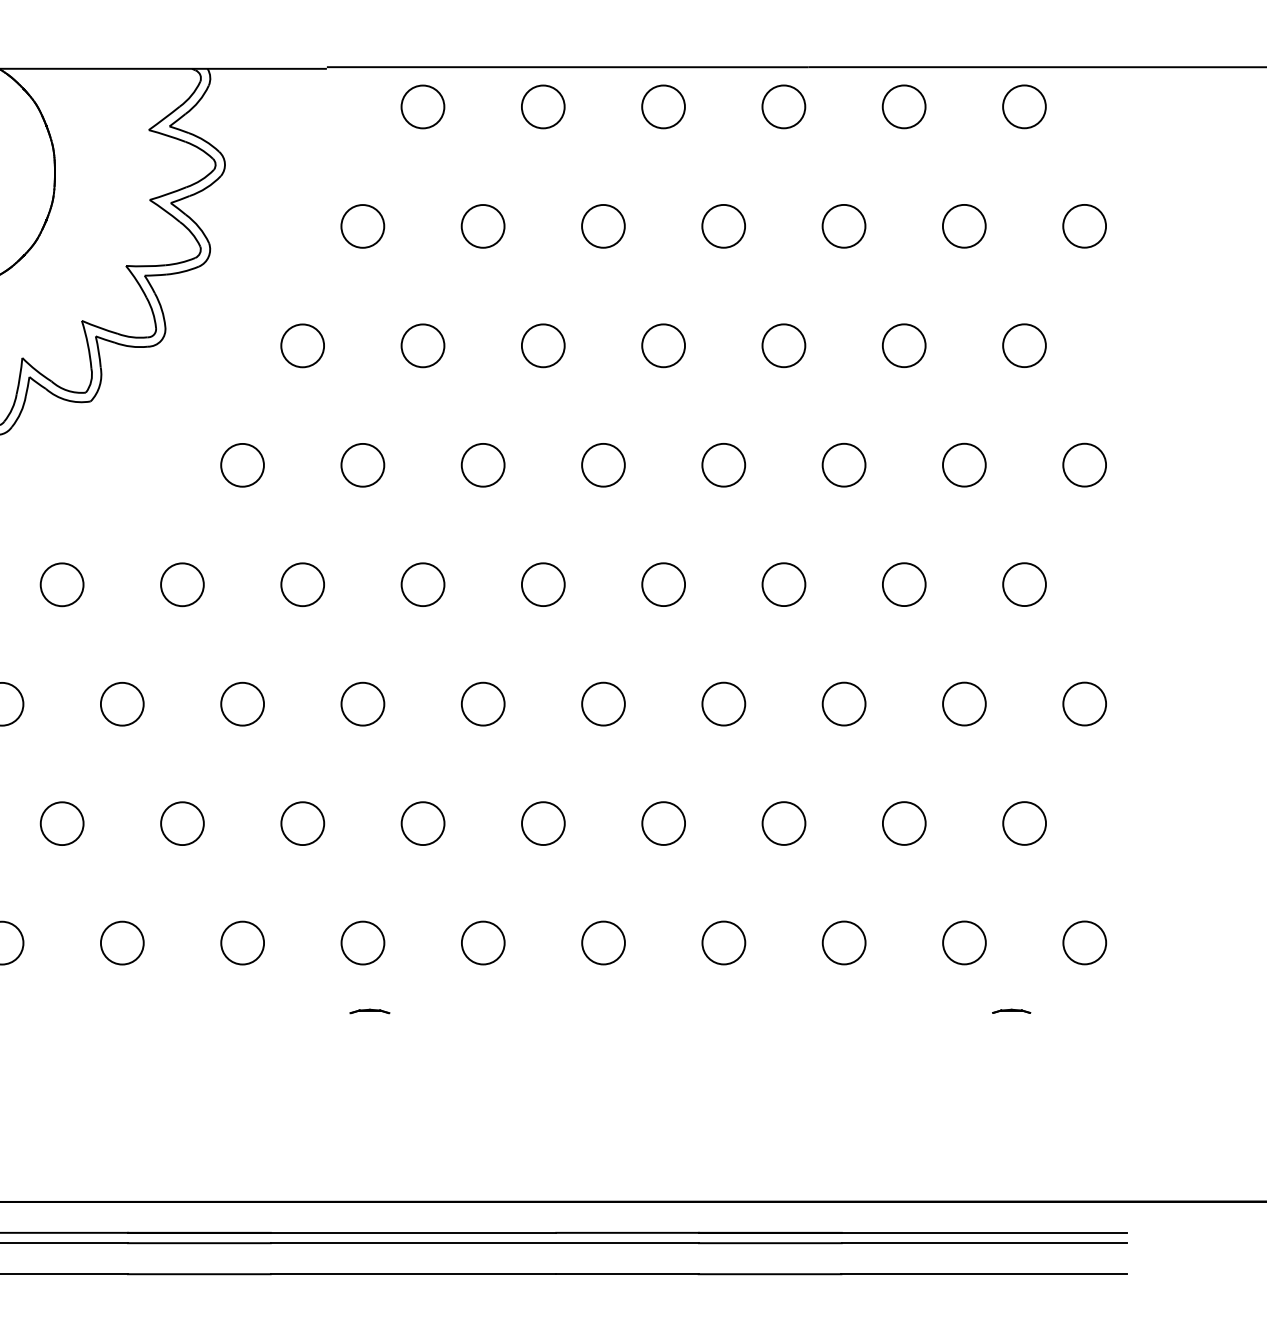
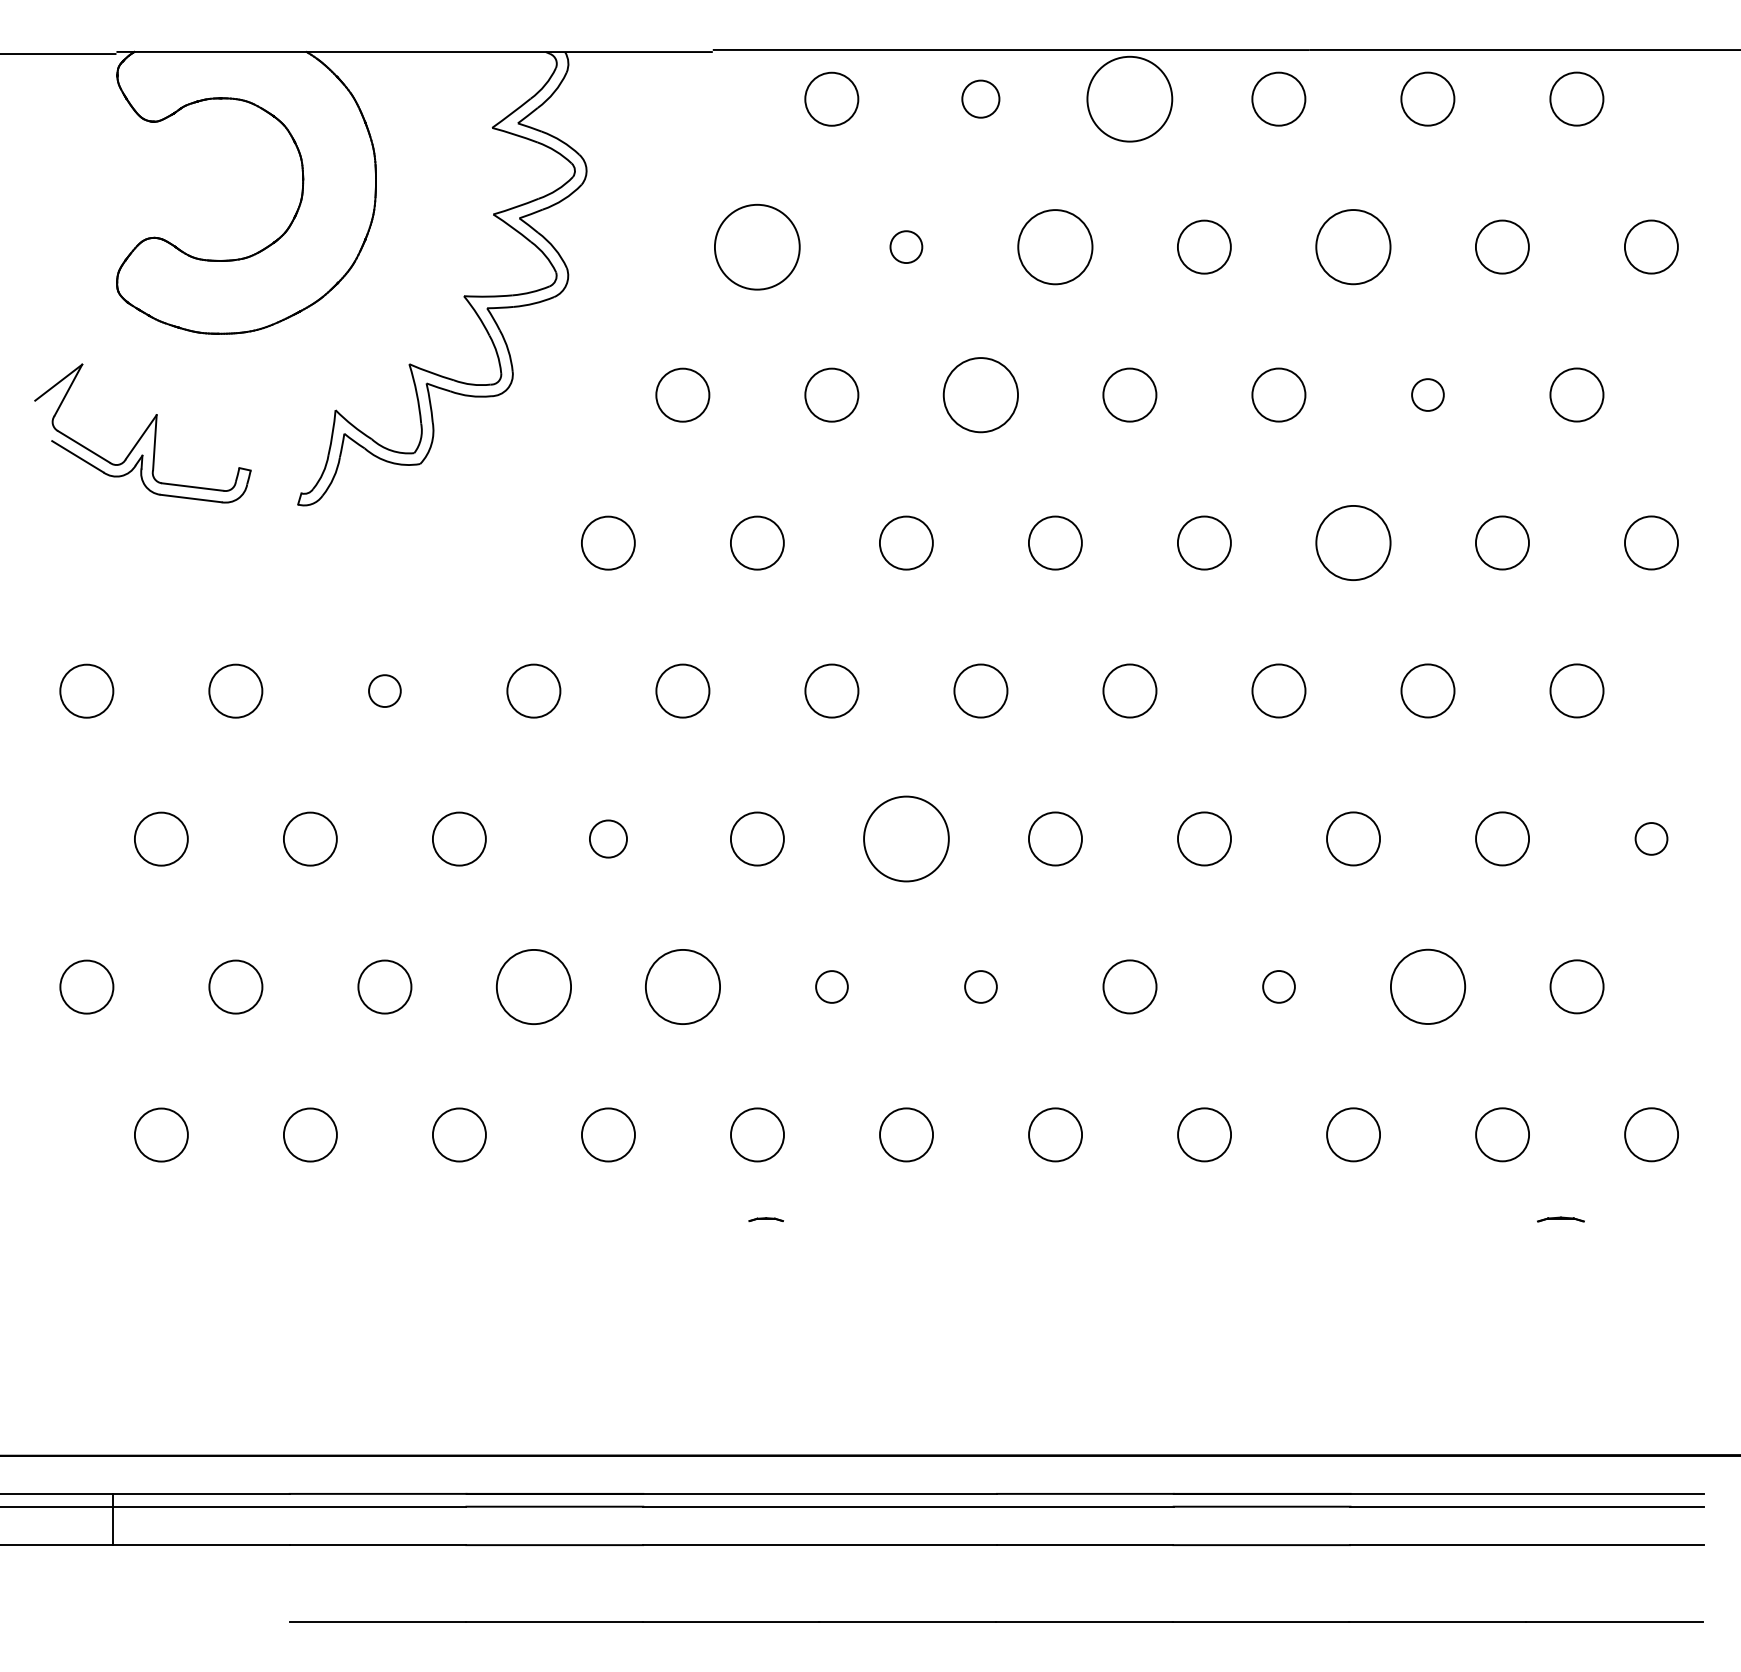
circle: (543, 106) -> (980, 98), size x0.7
circle: (663, 106) -> (1129, 98), size x1.6
circle: (362, 225) -> (756, 246), size x1.6
circle: (483, 225) -> (906, 246), size x0.6
circle: (602, 225) -> (1054, 246), size x1.4
circle: (843, 225) -> (1352, 246), size x1.4
circle: (543, 345) -> (980, 394), size x1.4
circle: (903, 345) -> (1427, 394), size x0.6
circle: (843, 464) -> (1352, 542), size x1.4
circle: (61, 584) -> (384, 690), size x0.6
circle: (242, 703) -> (608, 838), size x0.7
circle: (482, 703) -> (905, 838), size x1.6
circle: (1084, 703) -> (1651, 838), size x0.6
circle: (182, 823) -> (533, 986), size x1.4
circle: (302, 823) -> (682, 986), size x1.4
circle: (422, 823) -> (831, 986), size x0.6
circle: (543, 823) -> (980, 986), size x0.6
circle: (783, 823) -> (1278, 986), size x0.6
circle: (903, 823) -> (1427, 986), size x1.4
part: (370, 1011) -> (766, 1219), size x0.7

